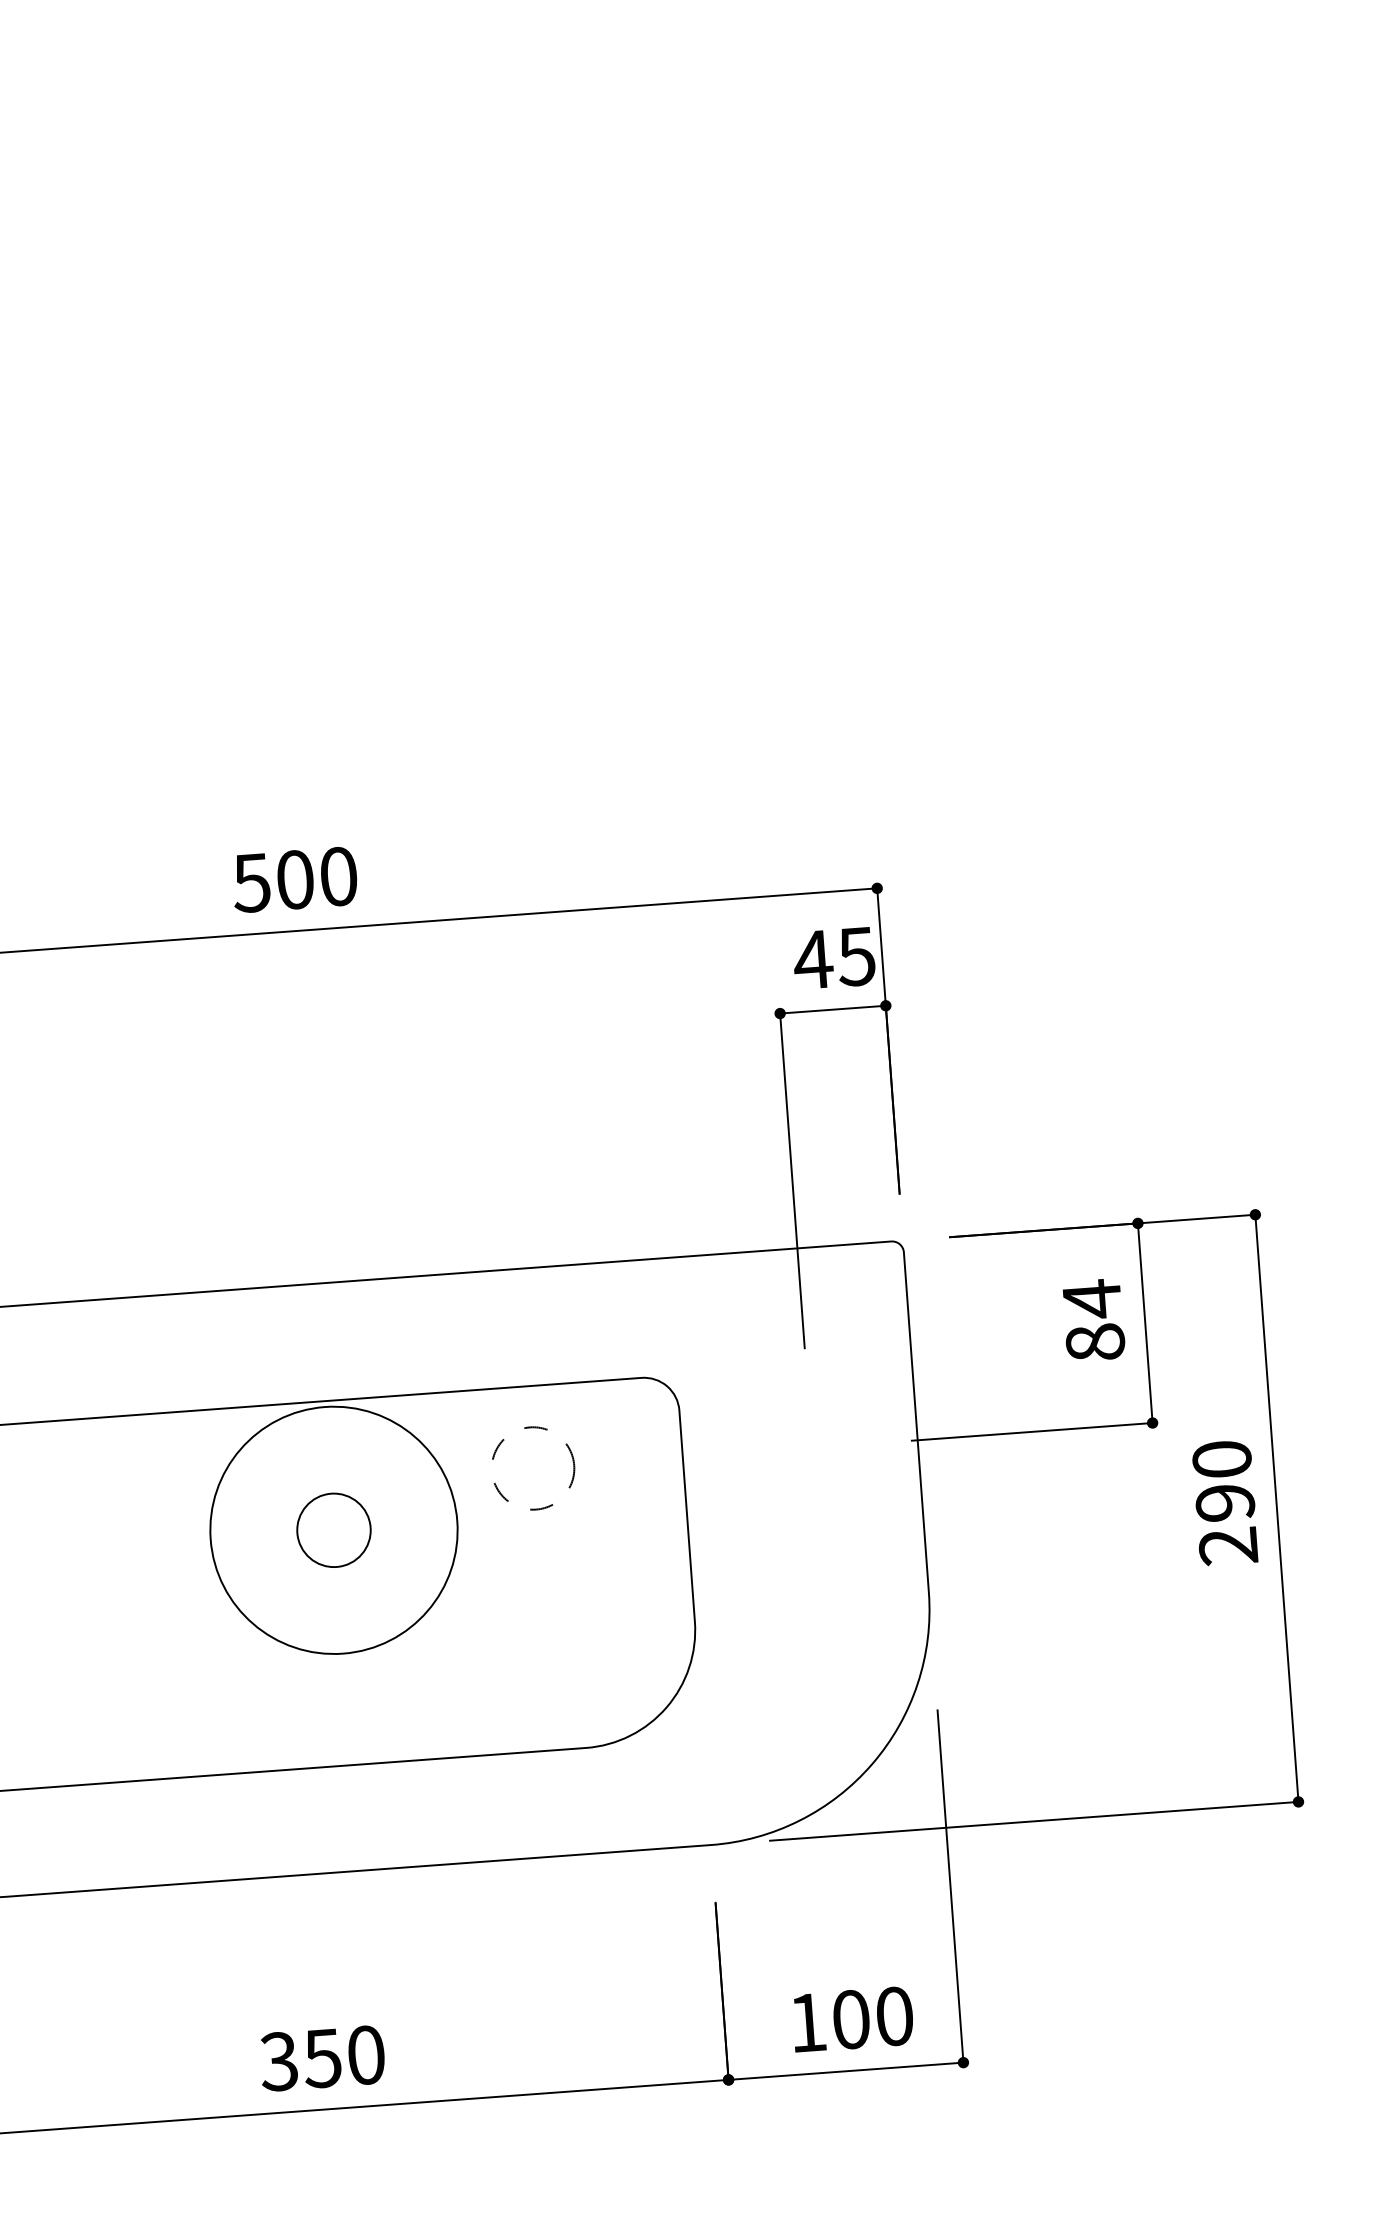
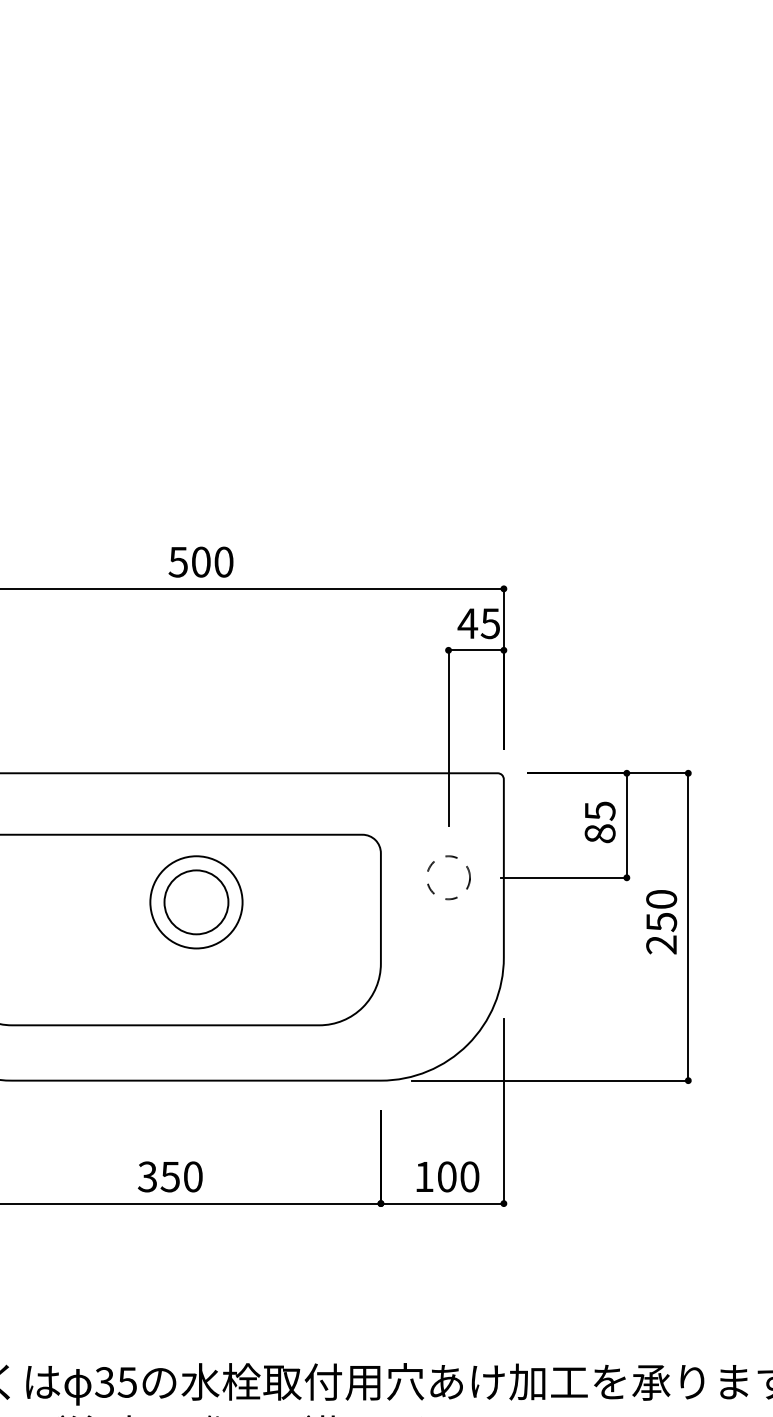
text: (1092, 1298) -> (600, 810), 84 -> 85
circle: (533, 1467) -> (448, 877), moved
text: (1225, 1503) -> (661, 922), 290 -> 250
circle: (334, 1530) -> (196, 902), size x0.71
circle: (334, 1530) -> (196, 902), size x1.67

